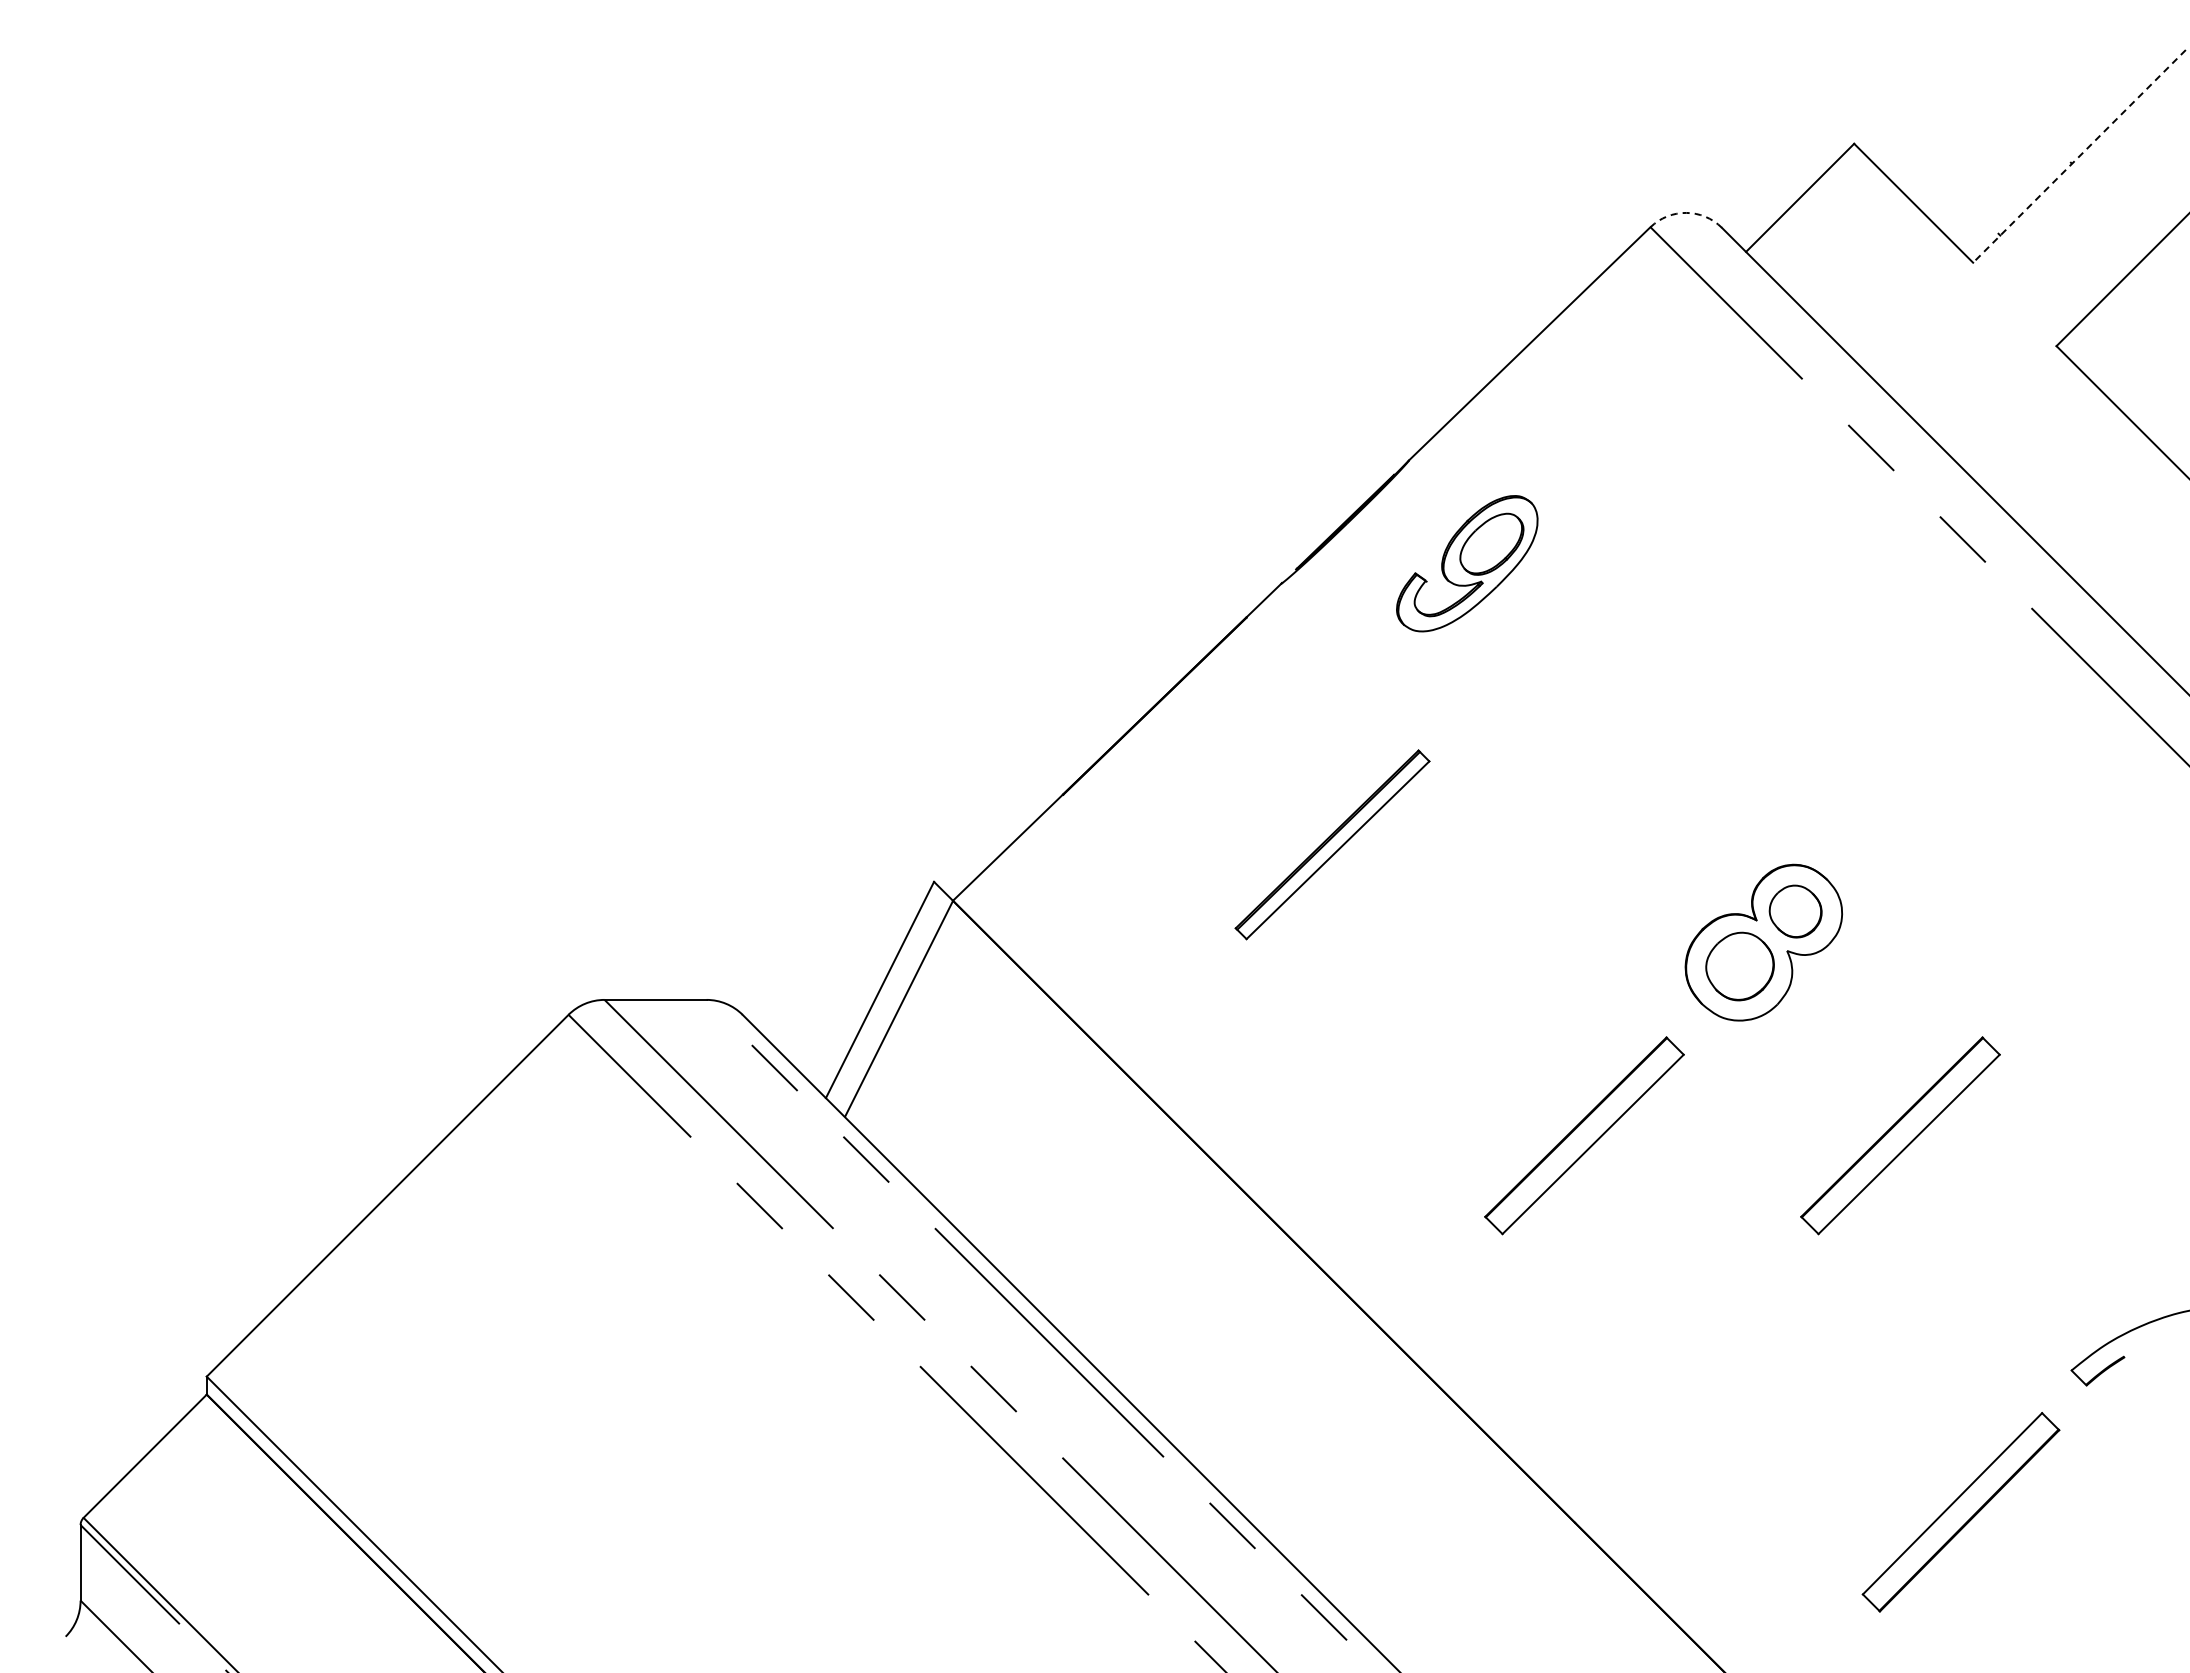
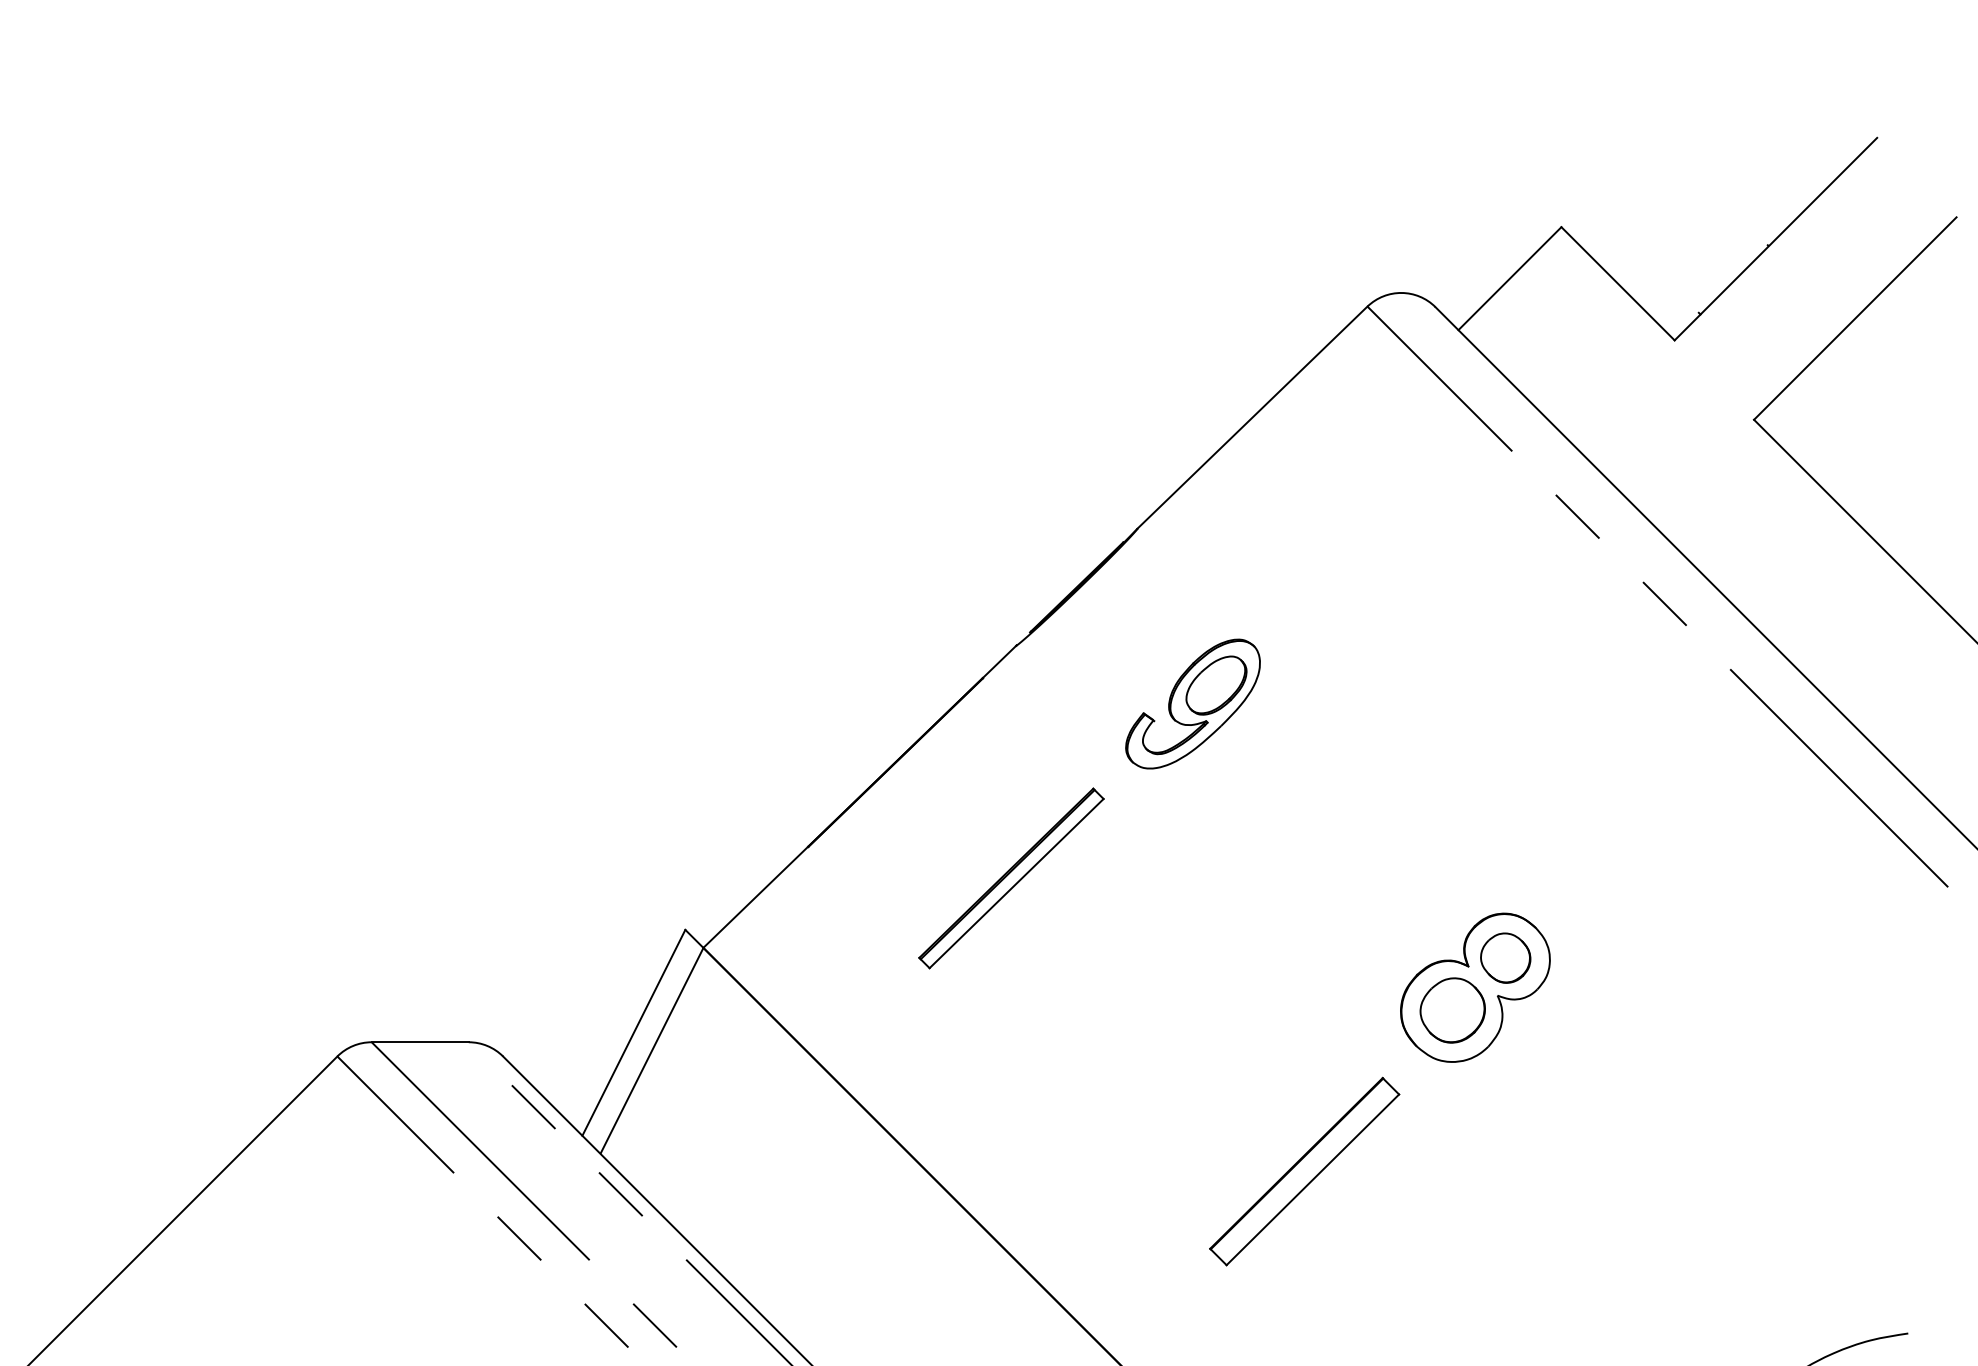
line: (2079, 156) -> (1775, 239), dashed -> solid
arc: (1686, 212) -> (1401, 292), dashed -> solid
part: (1467, 563) -> (1193, 703), moved
part: (1332, 844) -> (1011, 878), moved
part: (1900, 1135) -> (1605, 1171), removed

